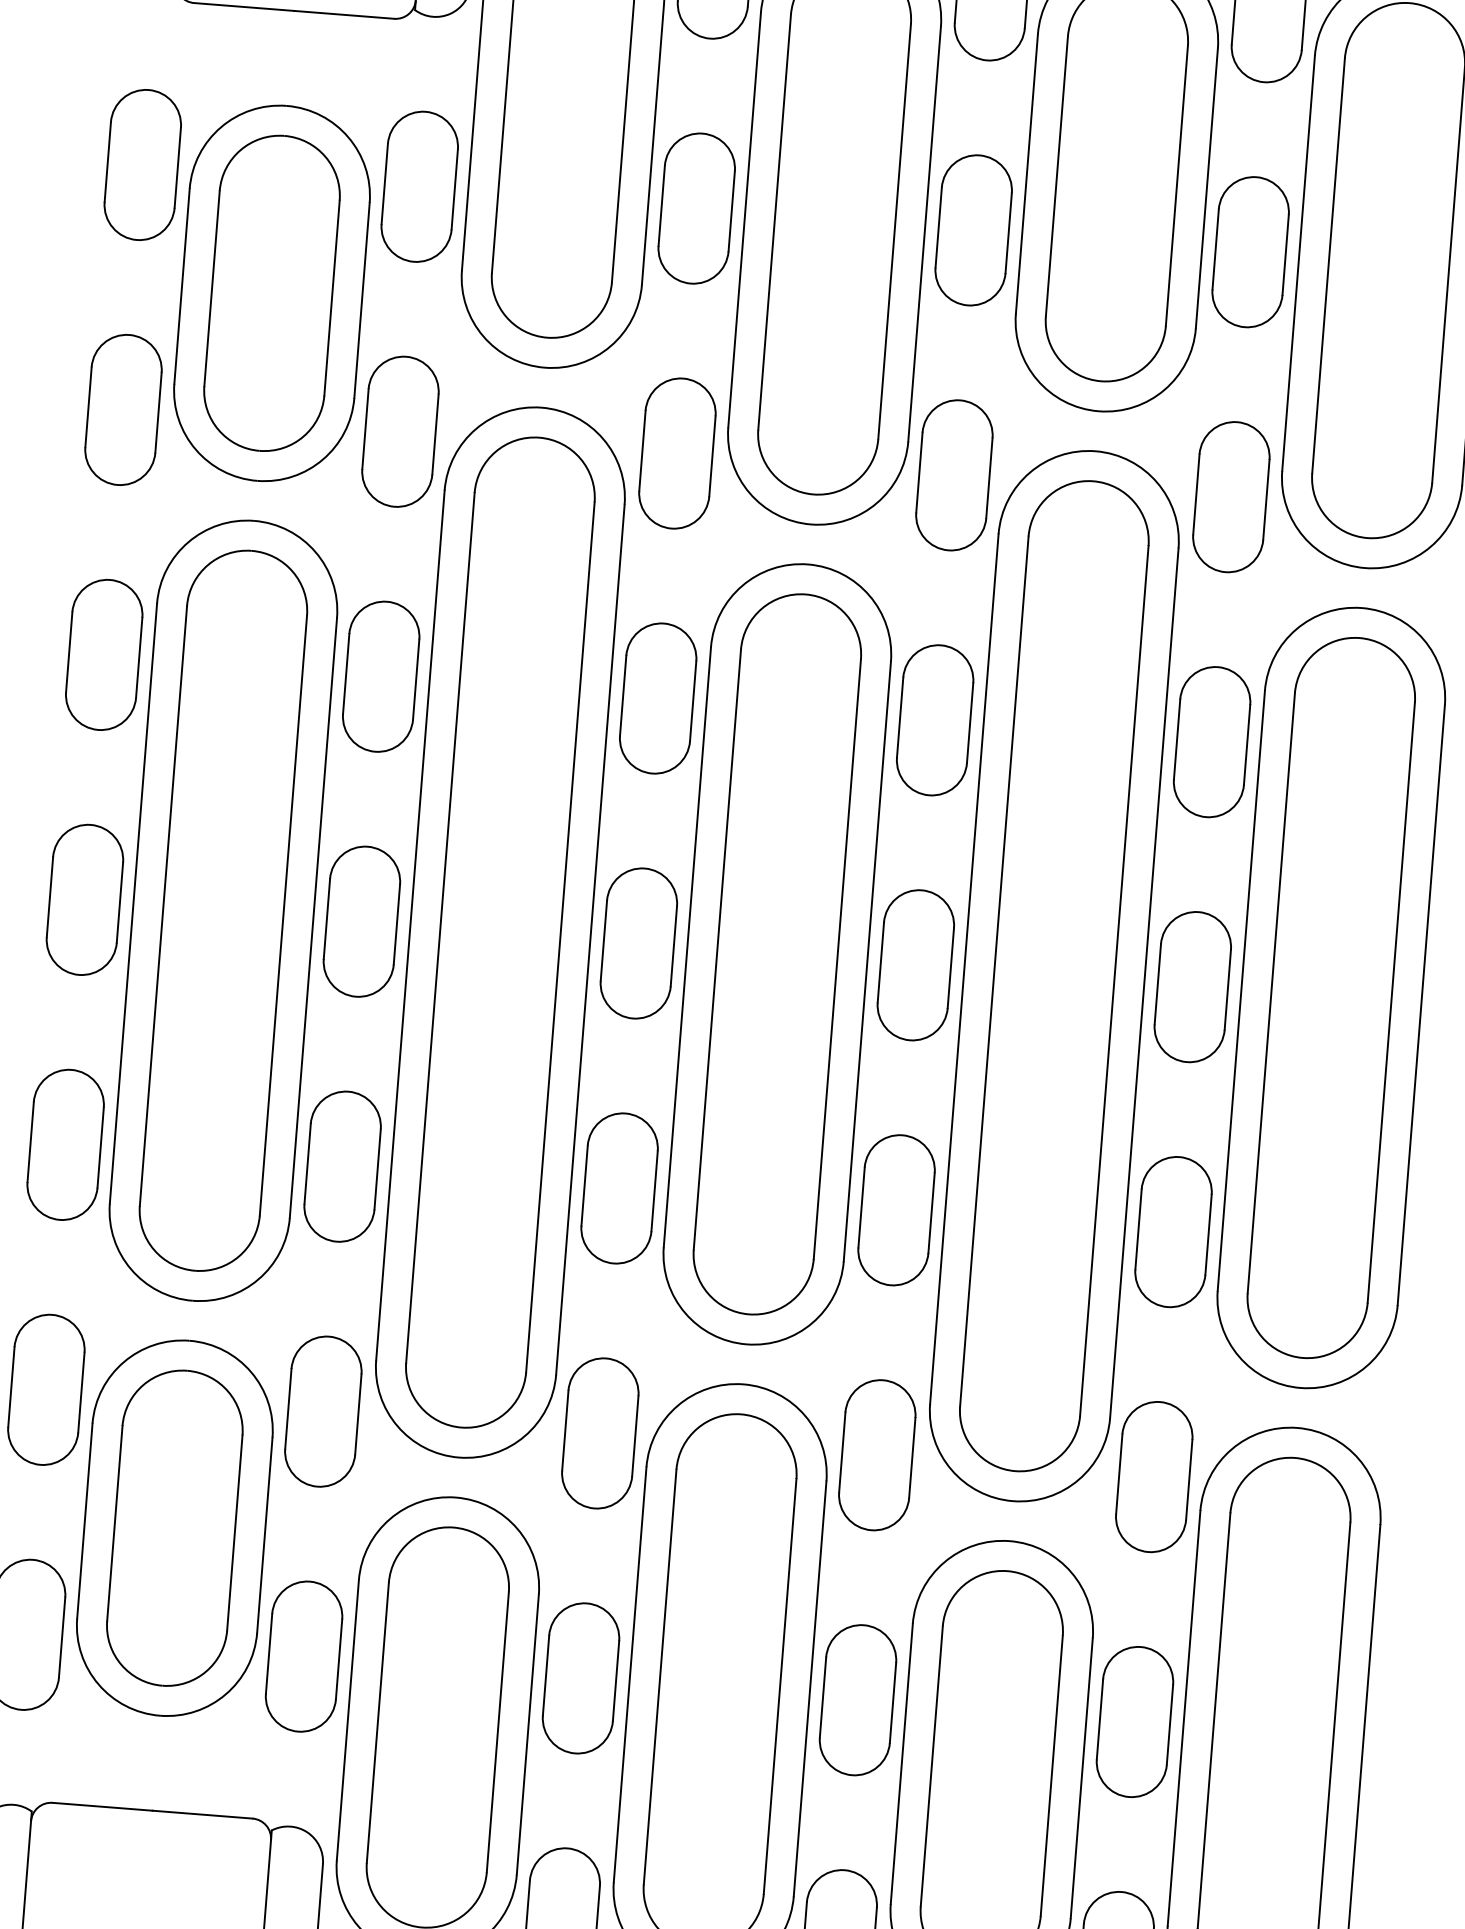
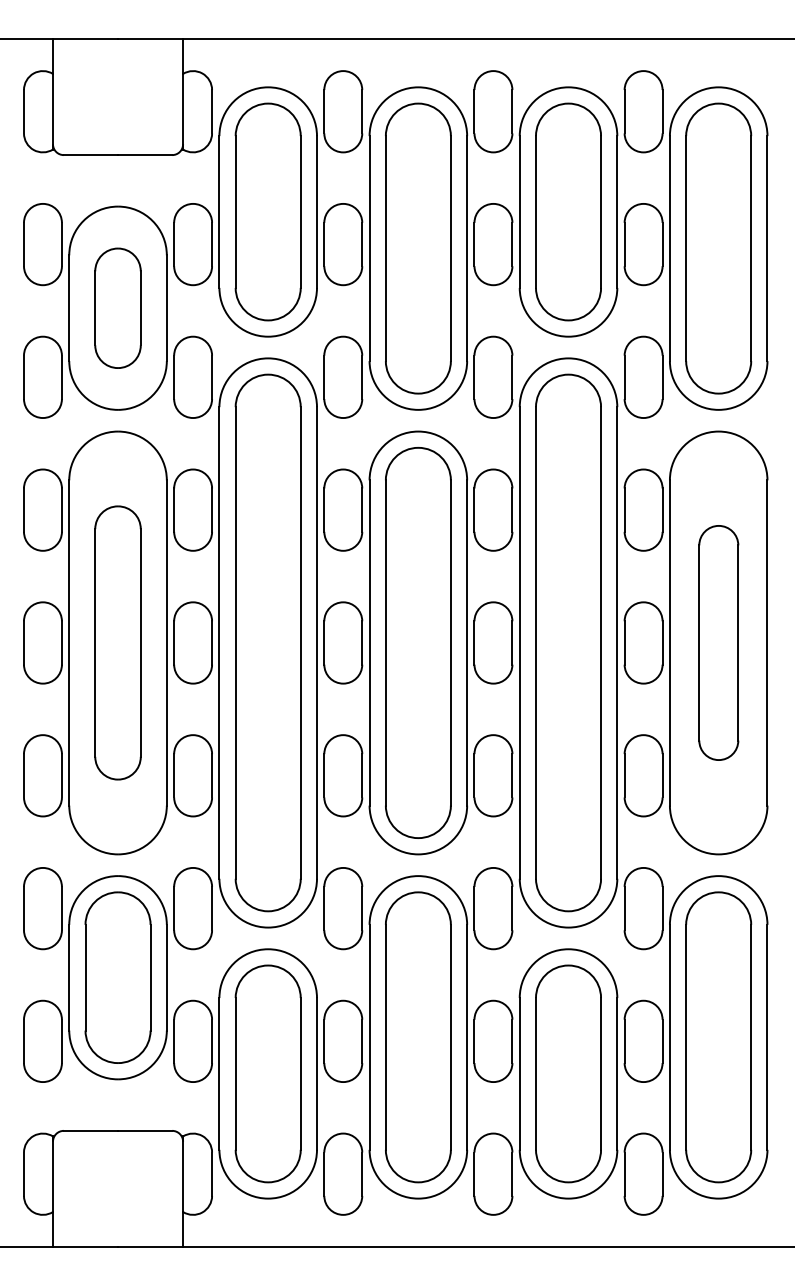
part: (270, 293) -> (117, 308), size x0.7
part: (222, 909) -> (117, 642), size x0.7
part: (1331, 997) -> (718, 642), size x0.6

